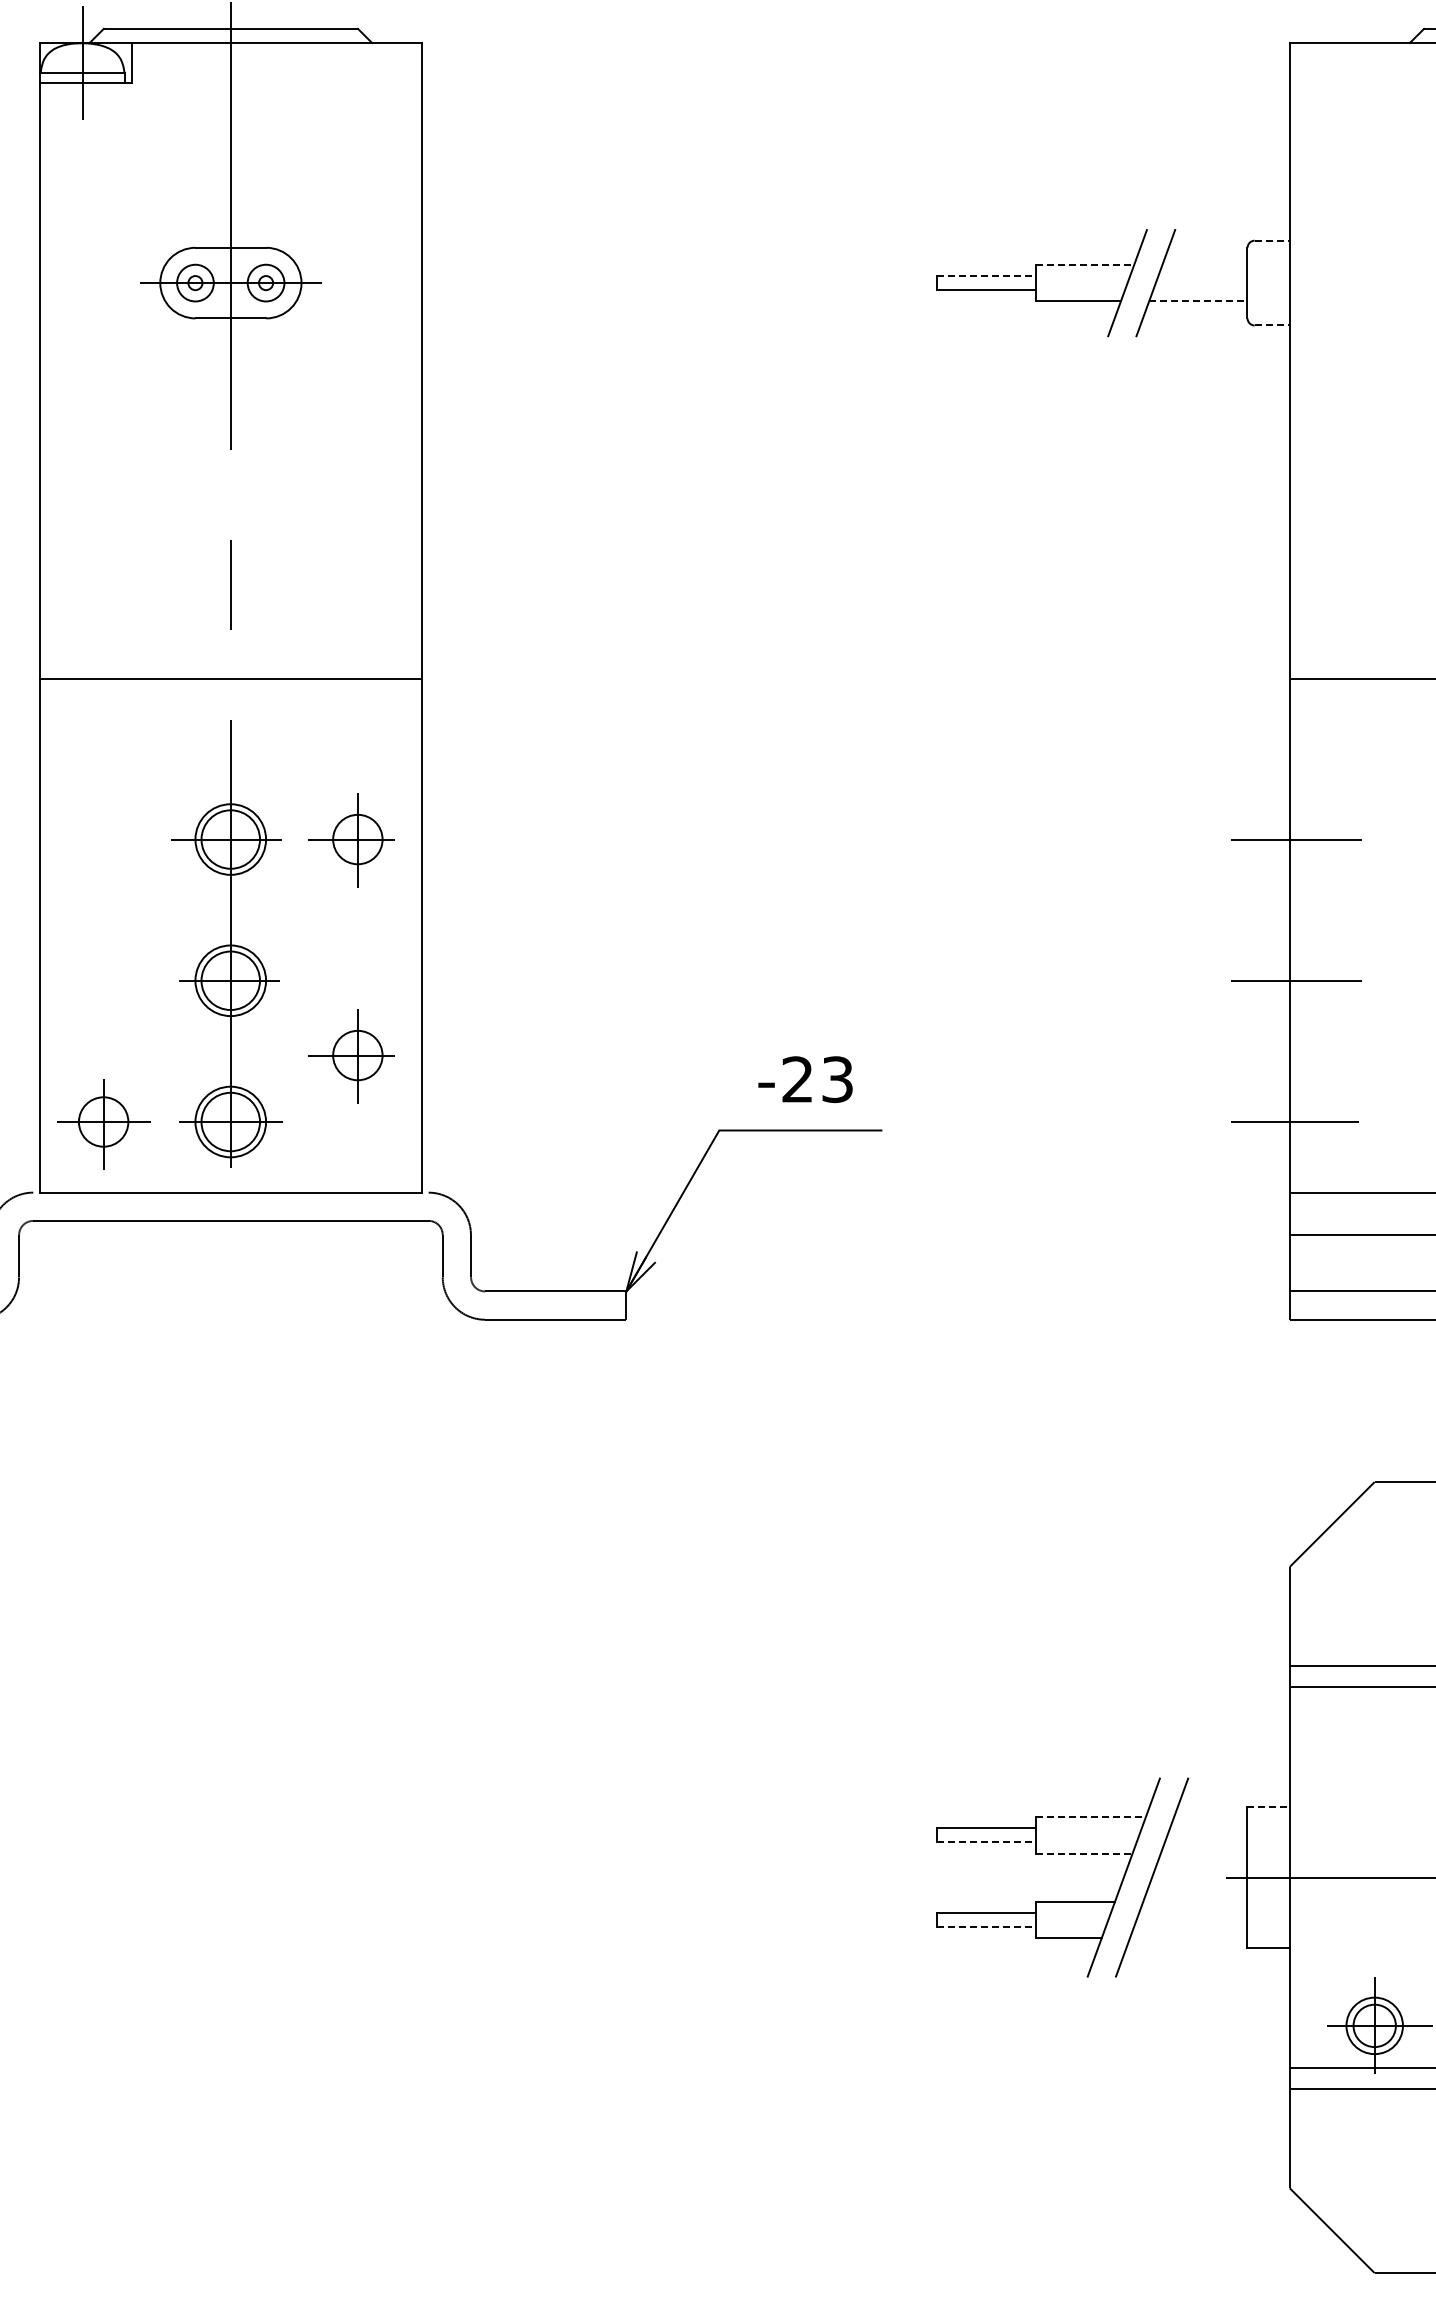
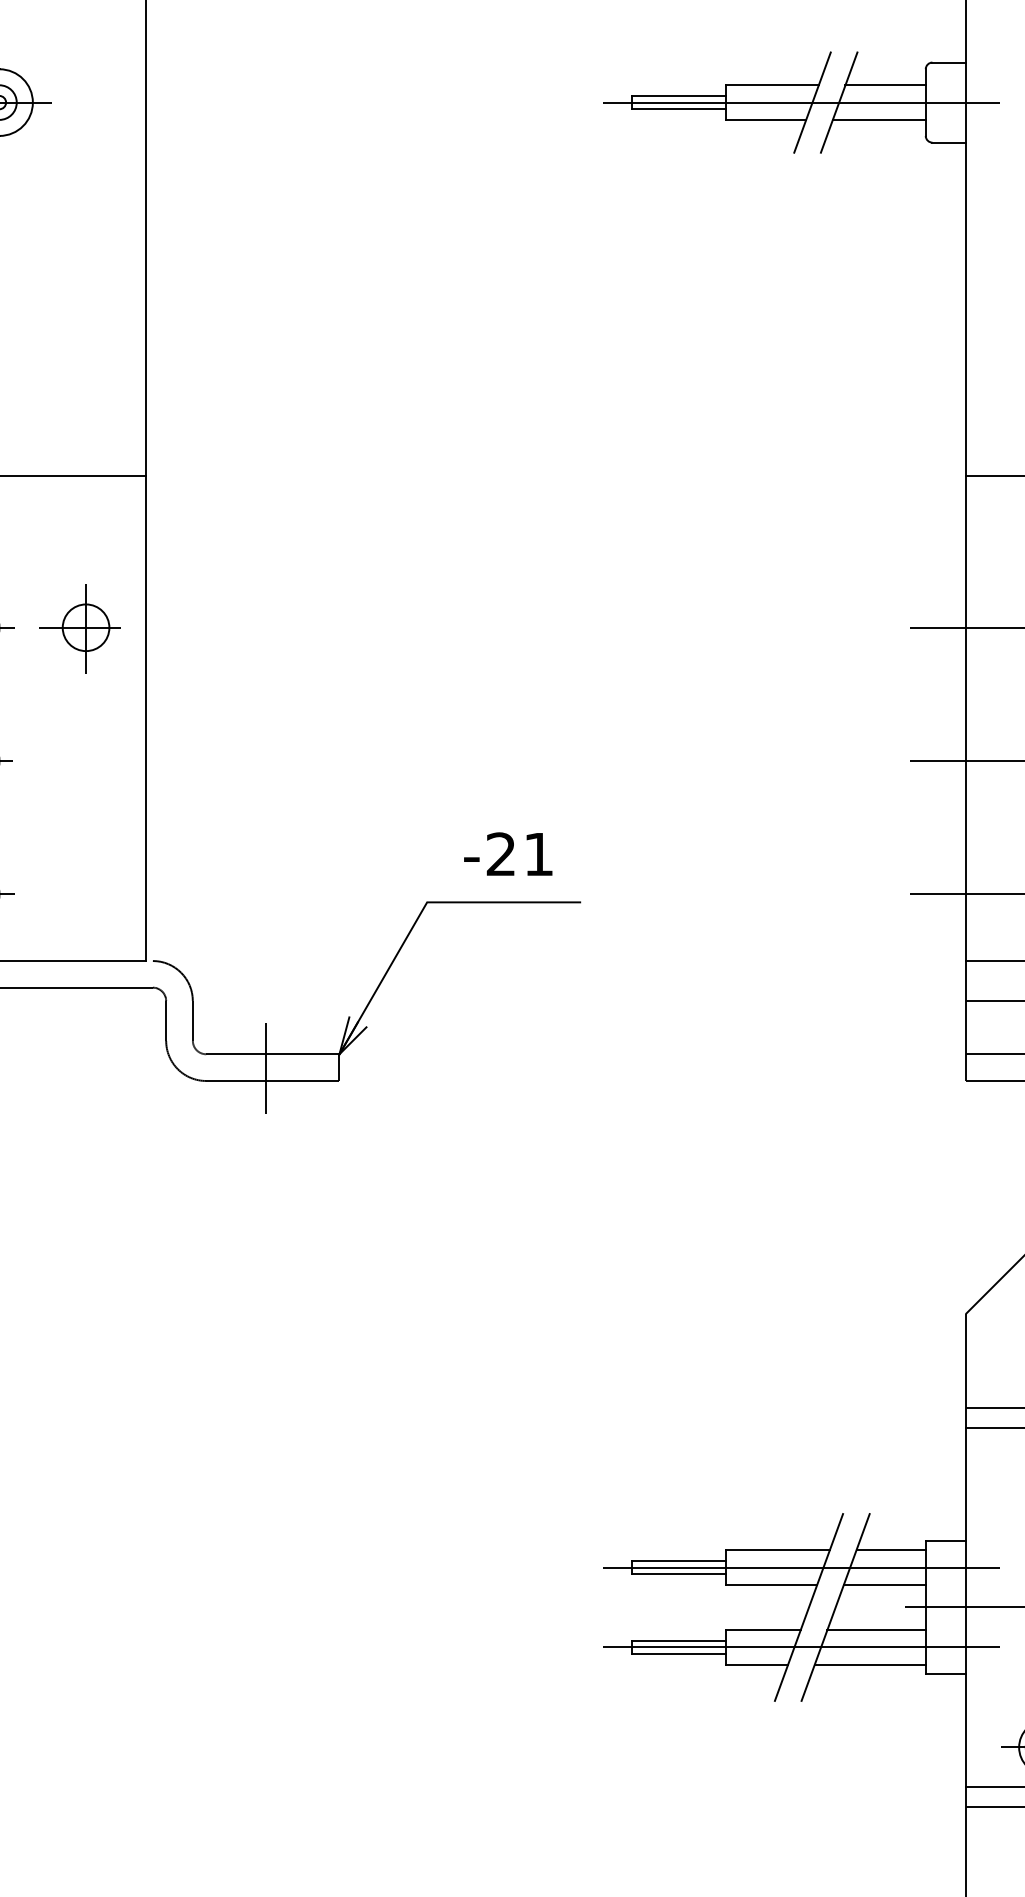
line: (1272, 240) -> (949, 62), dashed -> solid
line: (1085, 264) -> (772, 85), dashed -> solid
line: (1204, 264) -> (885, 85), added
line: (986, 276) -> (679, 96), dashed -> solid
line: (1115, 283) -> (801, 102), added
line: (1198, 301) -> (879, 119), dashed -> solid
line: (1272, 325) -> (949, 142), dashed -> solid
part: (351, 1056) -> (80, 832), removed
text: (837, 1079) -> (538, 854), -23 -> -21
line: (548, 1306) -> (265, 1068), added
line: (1269, 1806) -> (946, 1540), dashed -> solid
line: (1091, 1816) -> (778, 1549), dashed -> solid
line: (1210, 1816) -> (890, 1549), added
line: (1115, 1835) -> (801, 1567), added
line: (986, 1842) -> (679, 1574), dashed -> solid
line: (1084, 1853) -> (771, 1584), dashed -> solid
line: (1203, 1853) -> (884, 1584), added
line: (1195, 1901) -> (876, 1630), added
line: (1115, 1919) -> (801, 1647), added
line: (986, 1927) -> (679, 1654), dashed -> solid
line: (1188, 1938) -> (870, 1664), added

